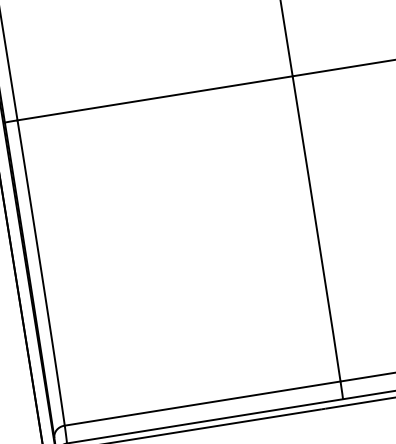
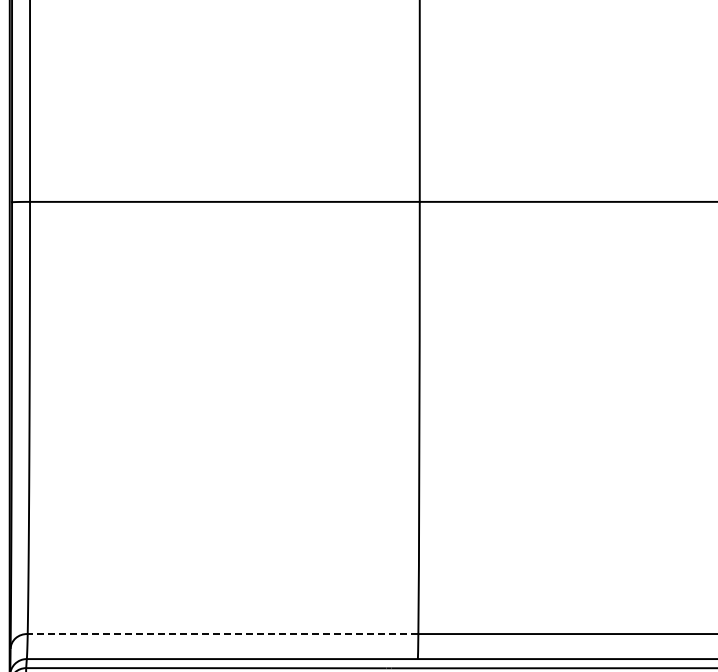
line: (202, 403) -> (222, 634), solid -> dashed

